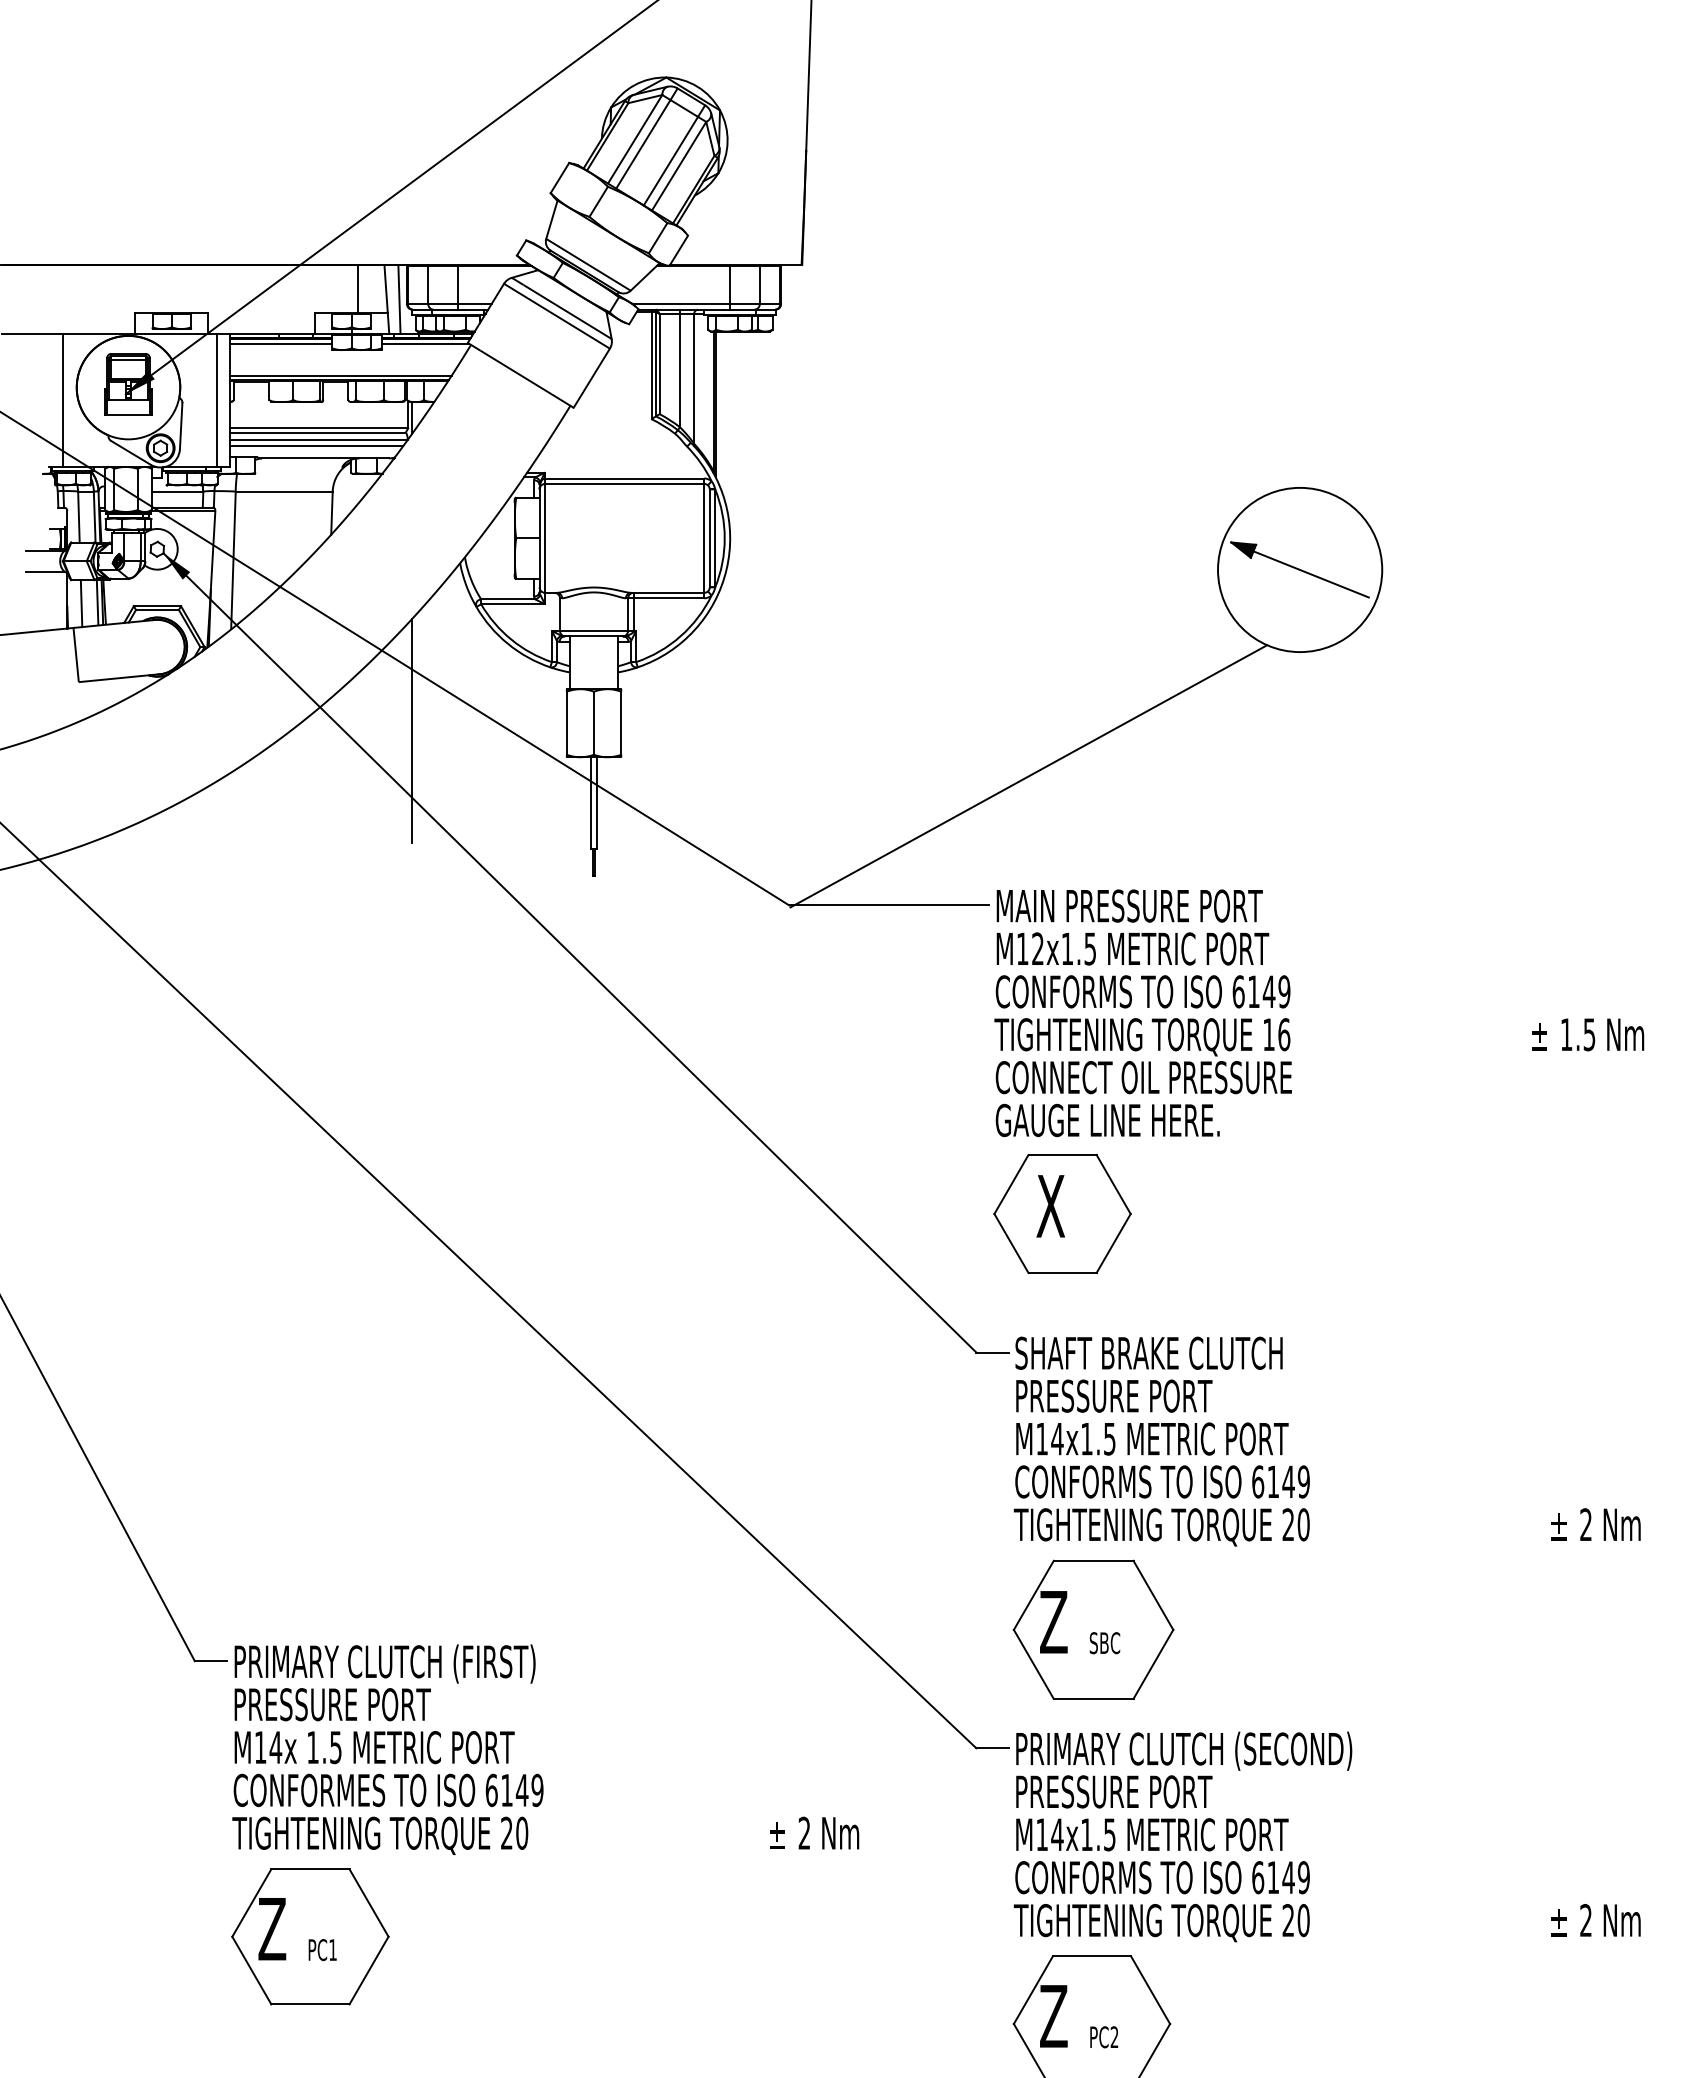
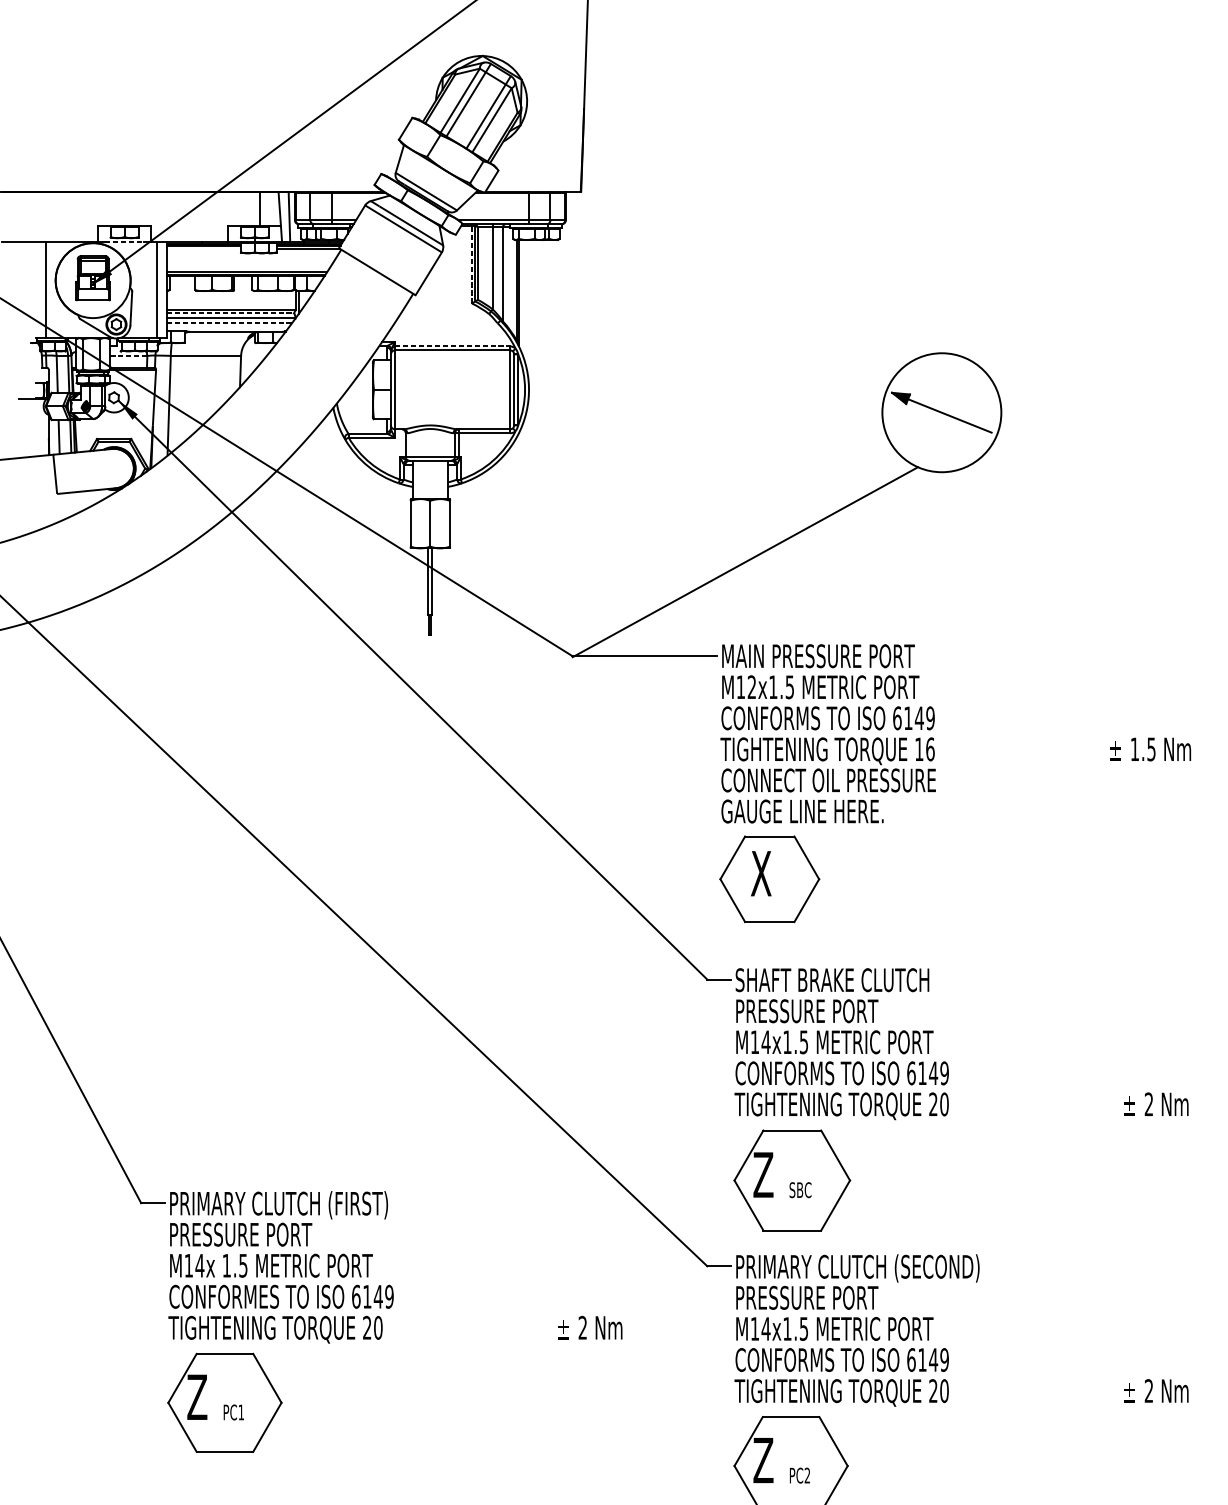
line: (172, 334) -> (125, 242), solid -> dashed
line: (281, 343) -> (203, 248), removed
line: (651, 365) -> (472, 264), solid -> dashed
line: (318, 432) -> (230, 313), solid -> dashed
line: (317, 445) -> (230, 322), solid -> dashed
line: (624, 478) -> (452, 346), solid -> dashed
line: (177, 491) -> (128, 355), solid -> dashed
line: (45, 571) -> (33, 413), removed
line: (412, 730) -> (298, 529), removed

